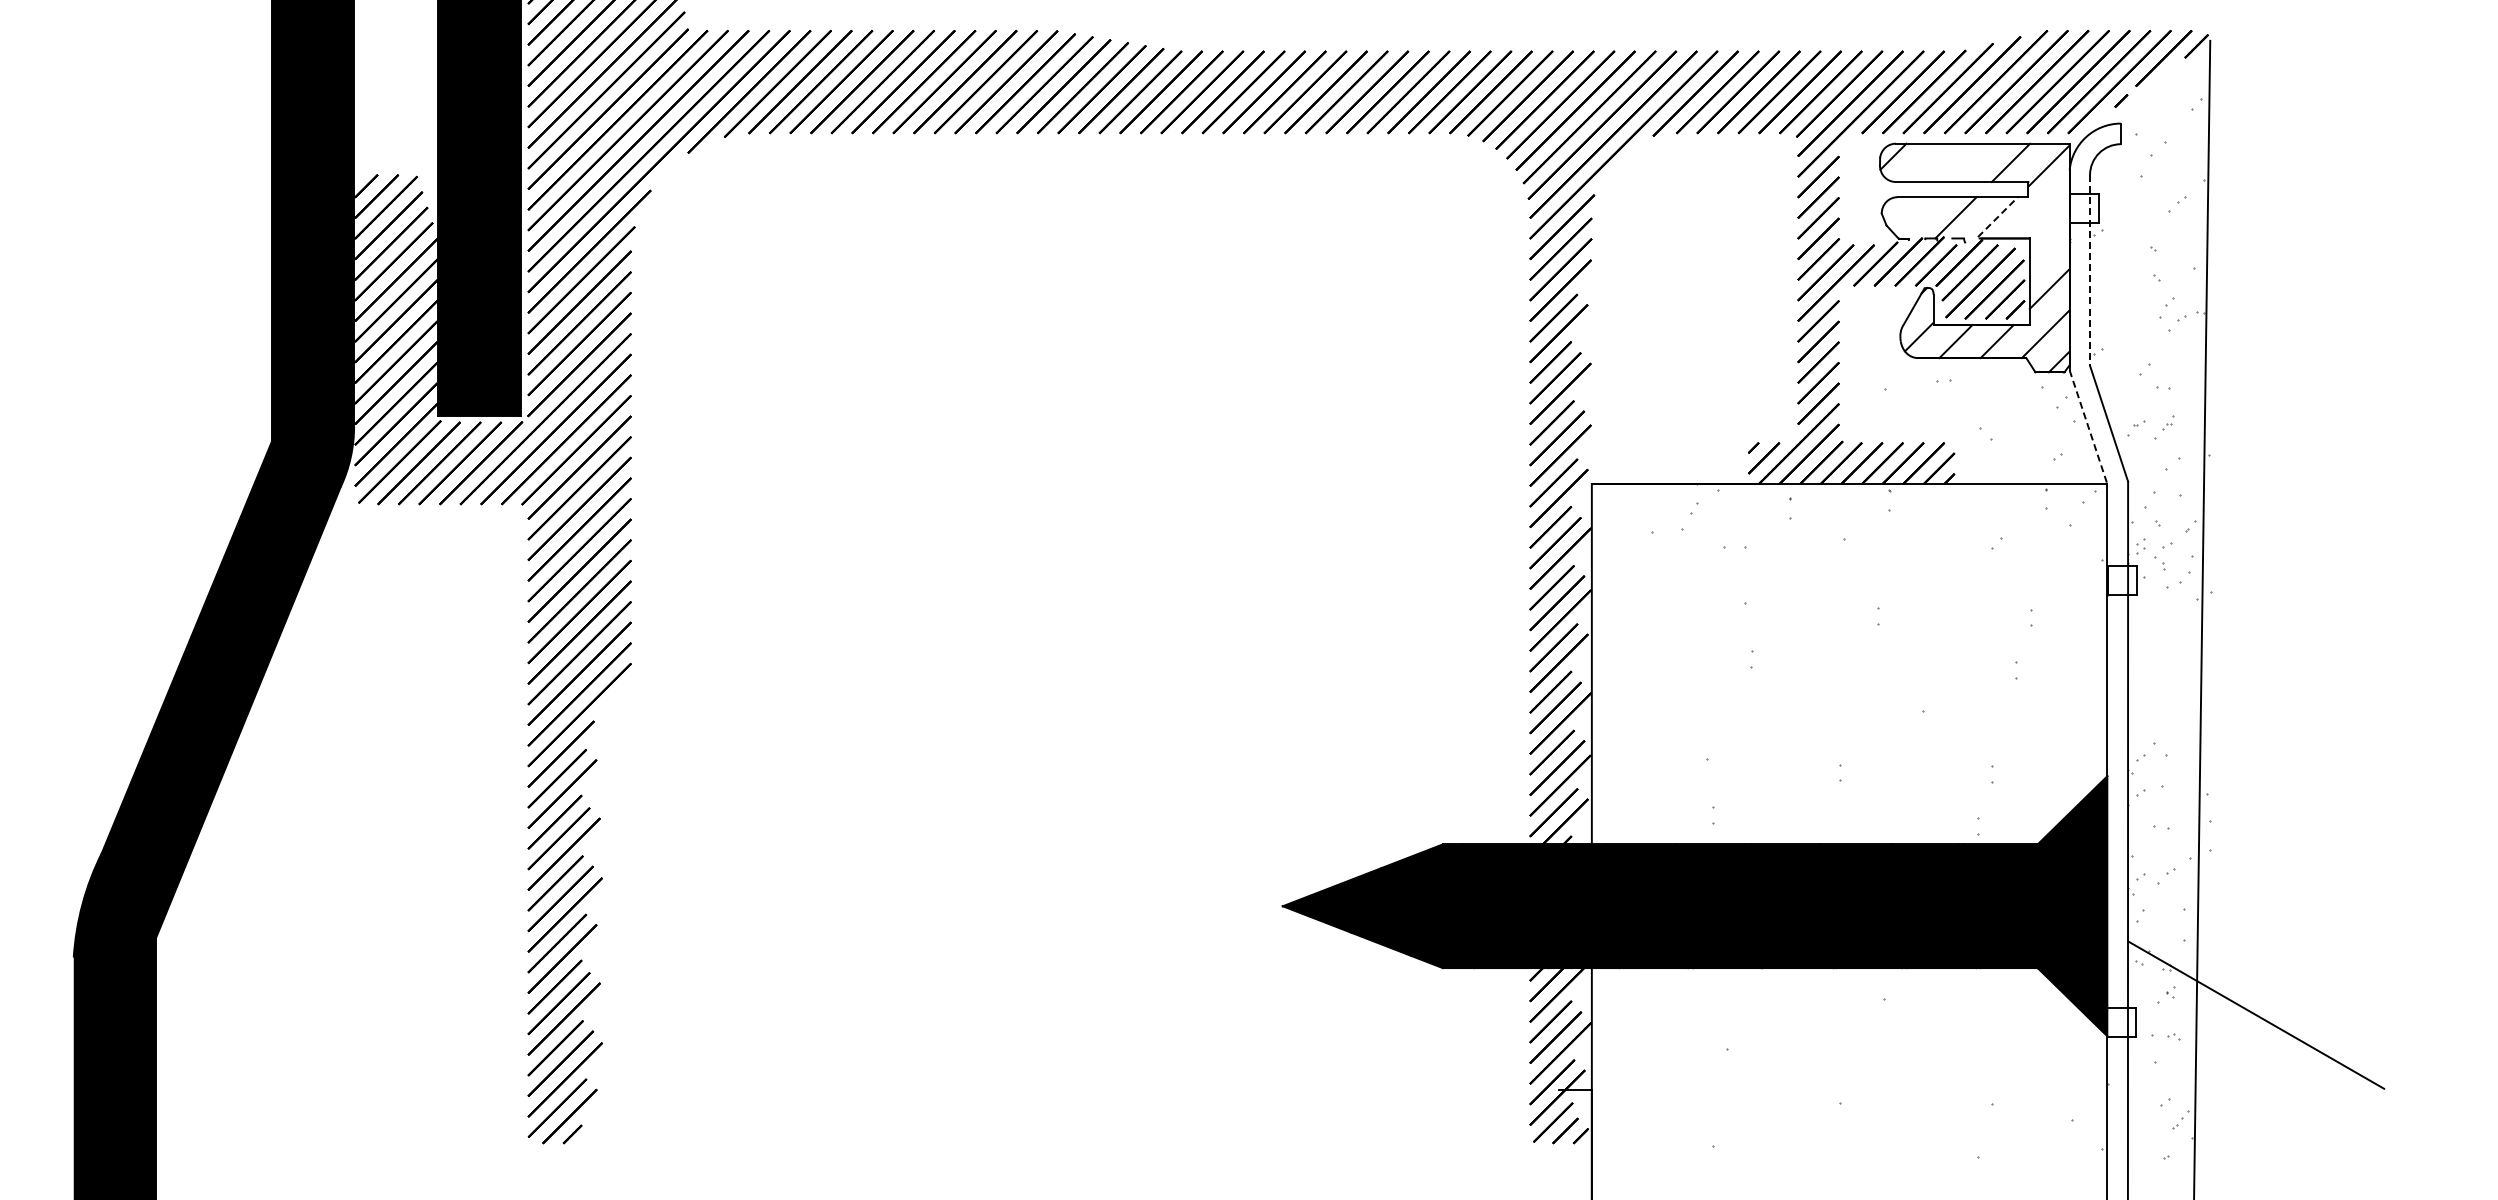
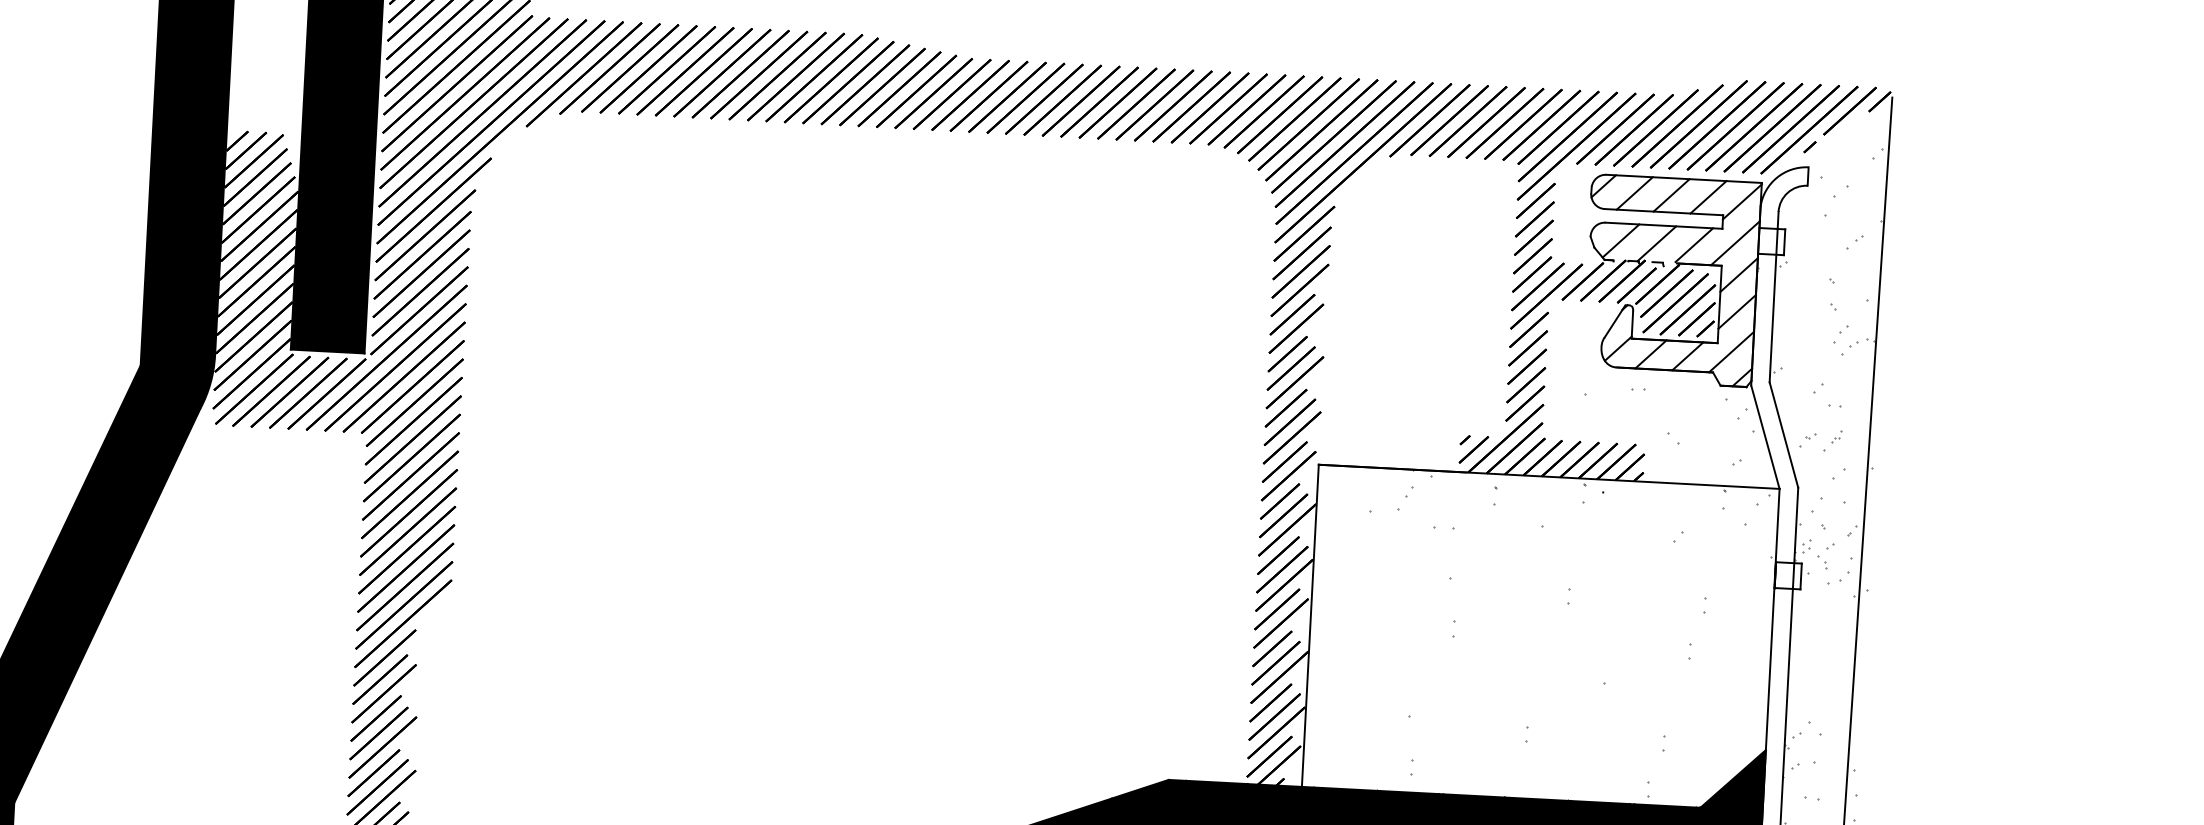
line: (1928, 162) -> (1634, 193), added
line: (1969, 162) -> (1671, 195), added
line: (2043, 212) -> (1735, 243), added
line: (1915, 216) -> (1620, 240), added
line: (1998, 216) -> (1694, 244), dashed -> solid
line: (2049, 247) -> (1738, 274), added
line: (2090, 270) -> (1774, 297), dashed -> solid
line: (2088, 427) -> (1765, 437), dashed -> solid

